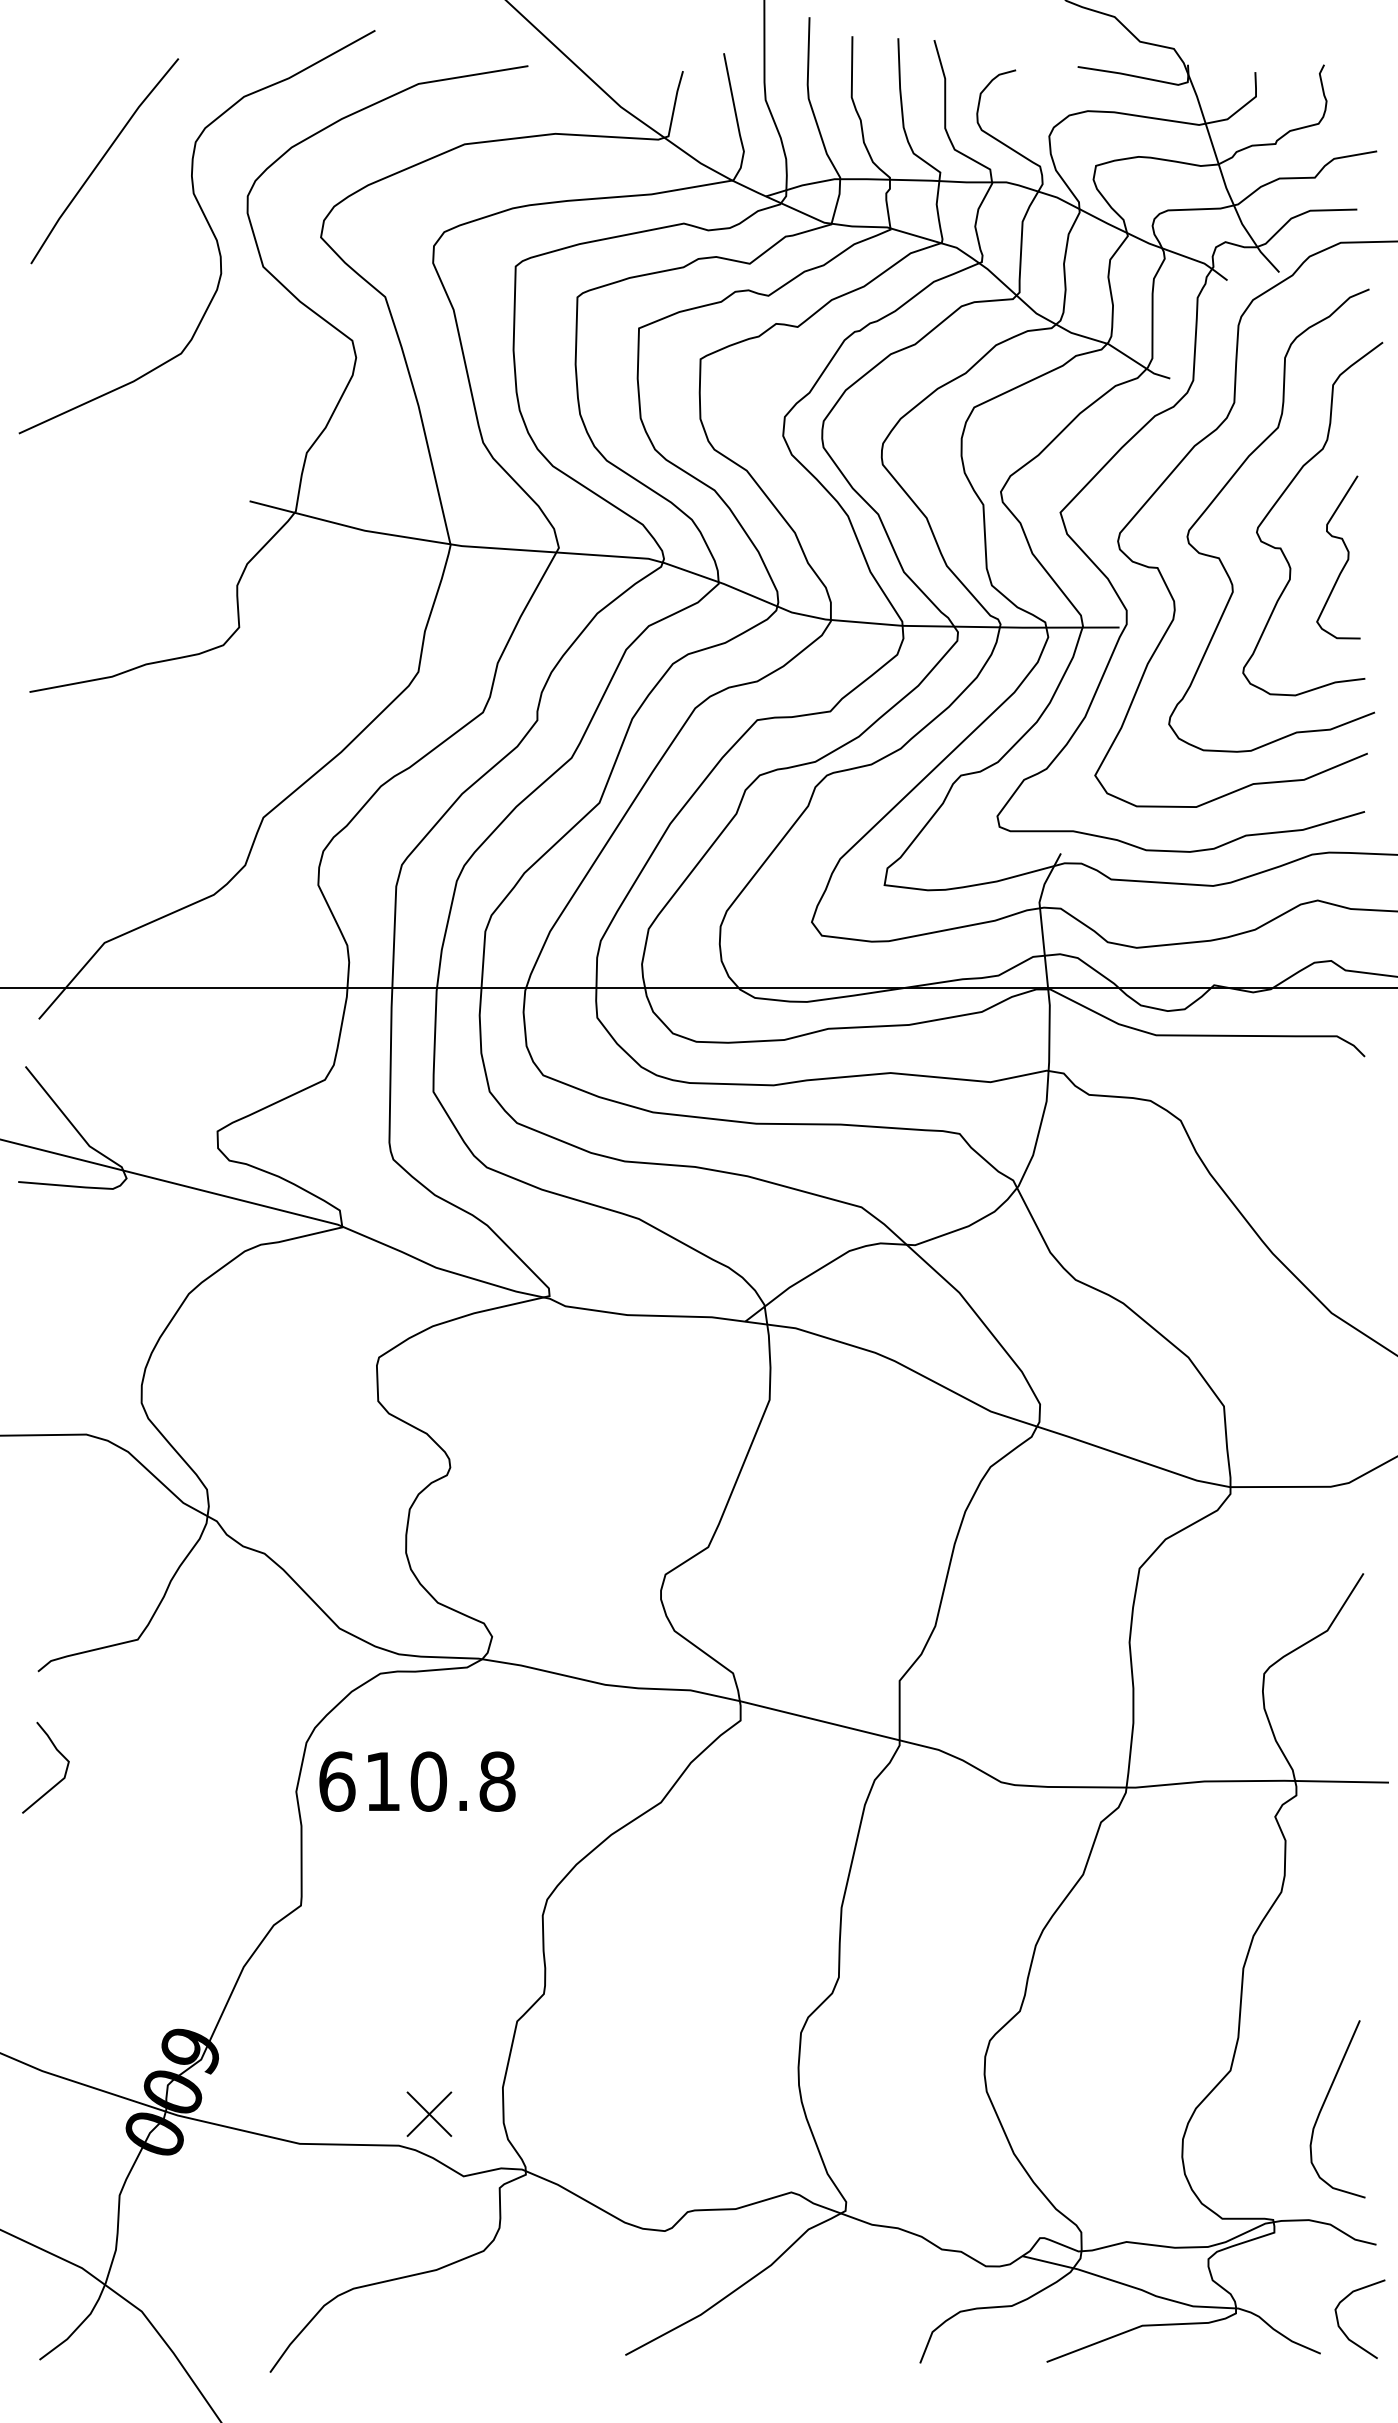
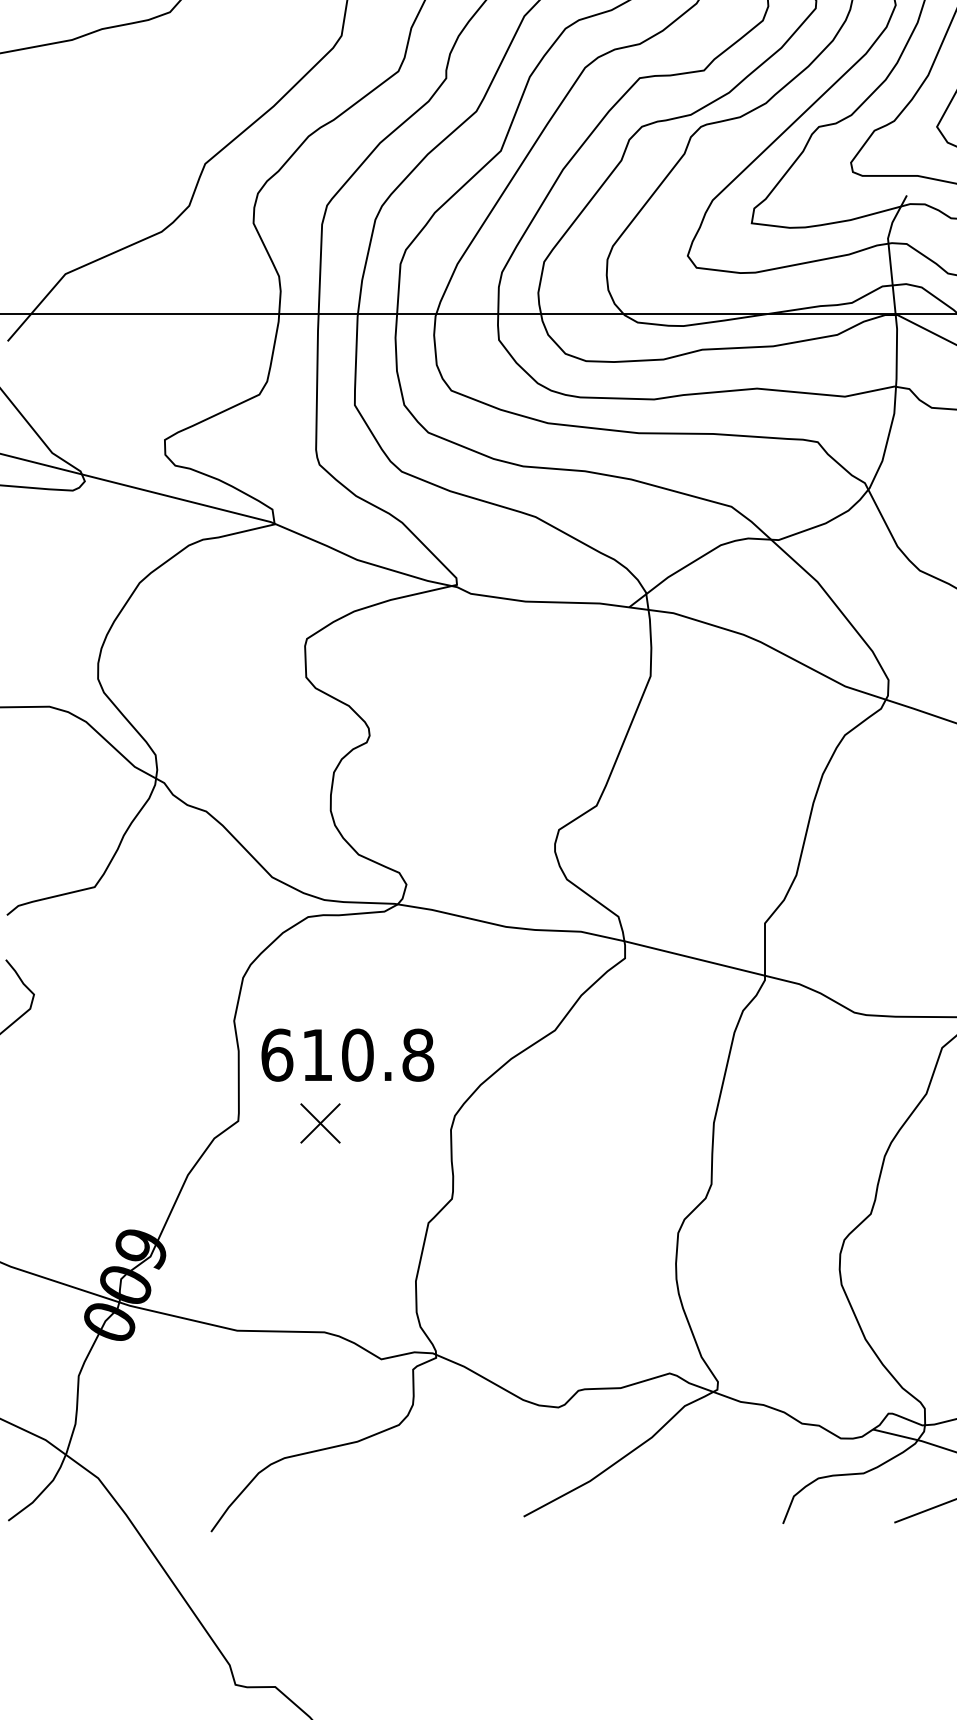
text: (417, 1781) -> (347, 1055), moved
part: (429, 2113) -> (320, 1122), moved

